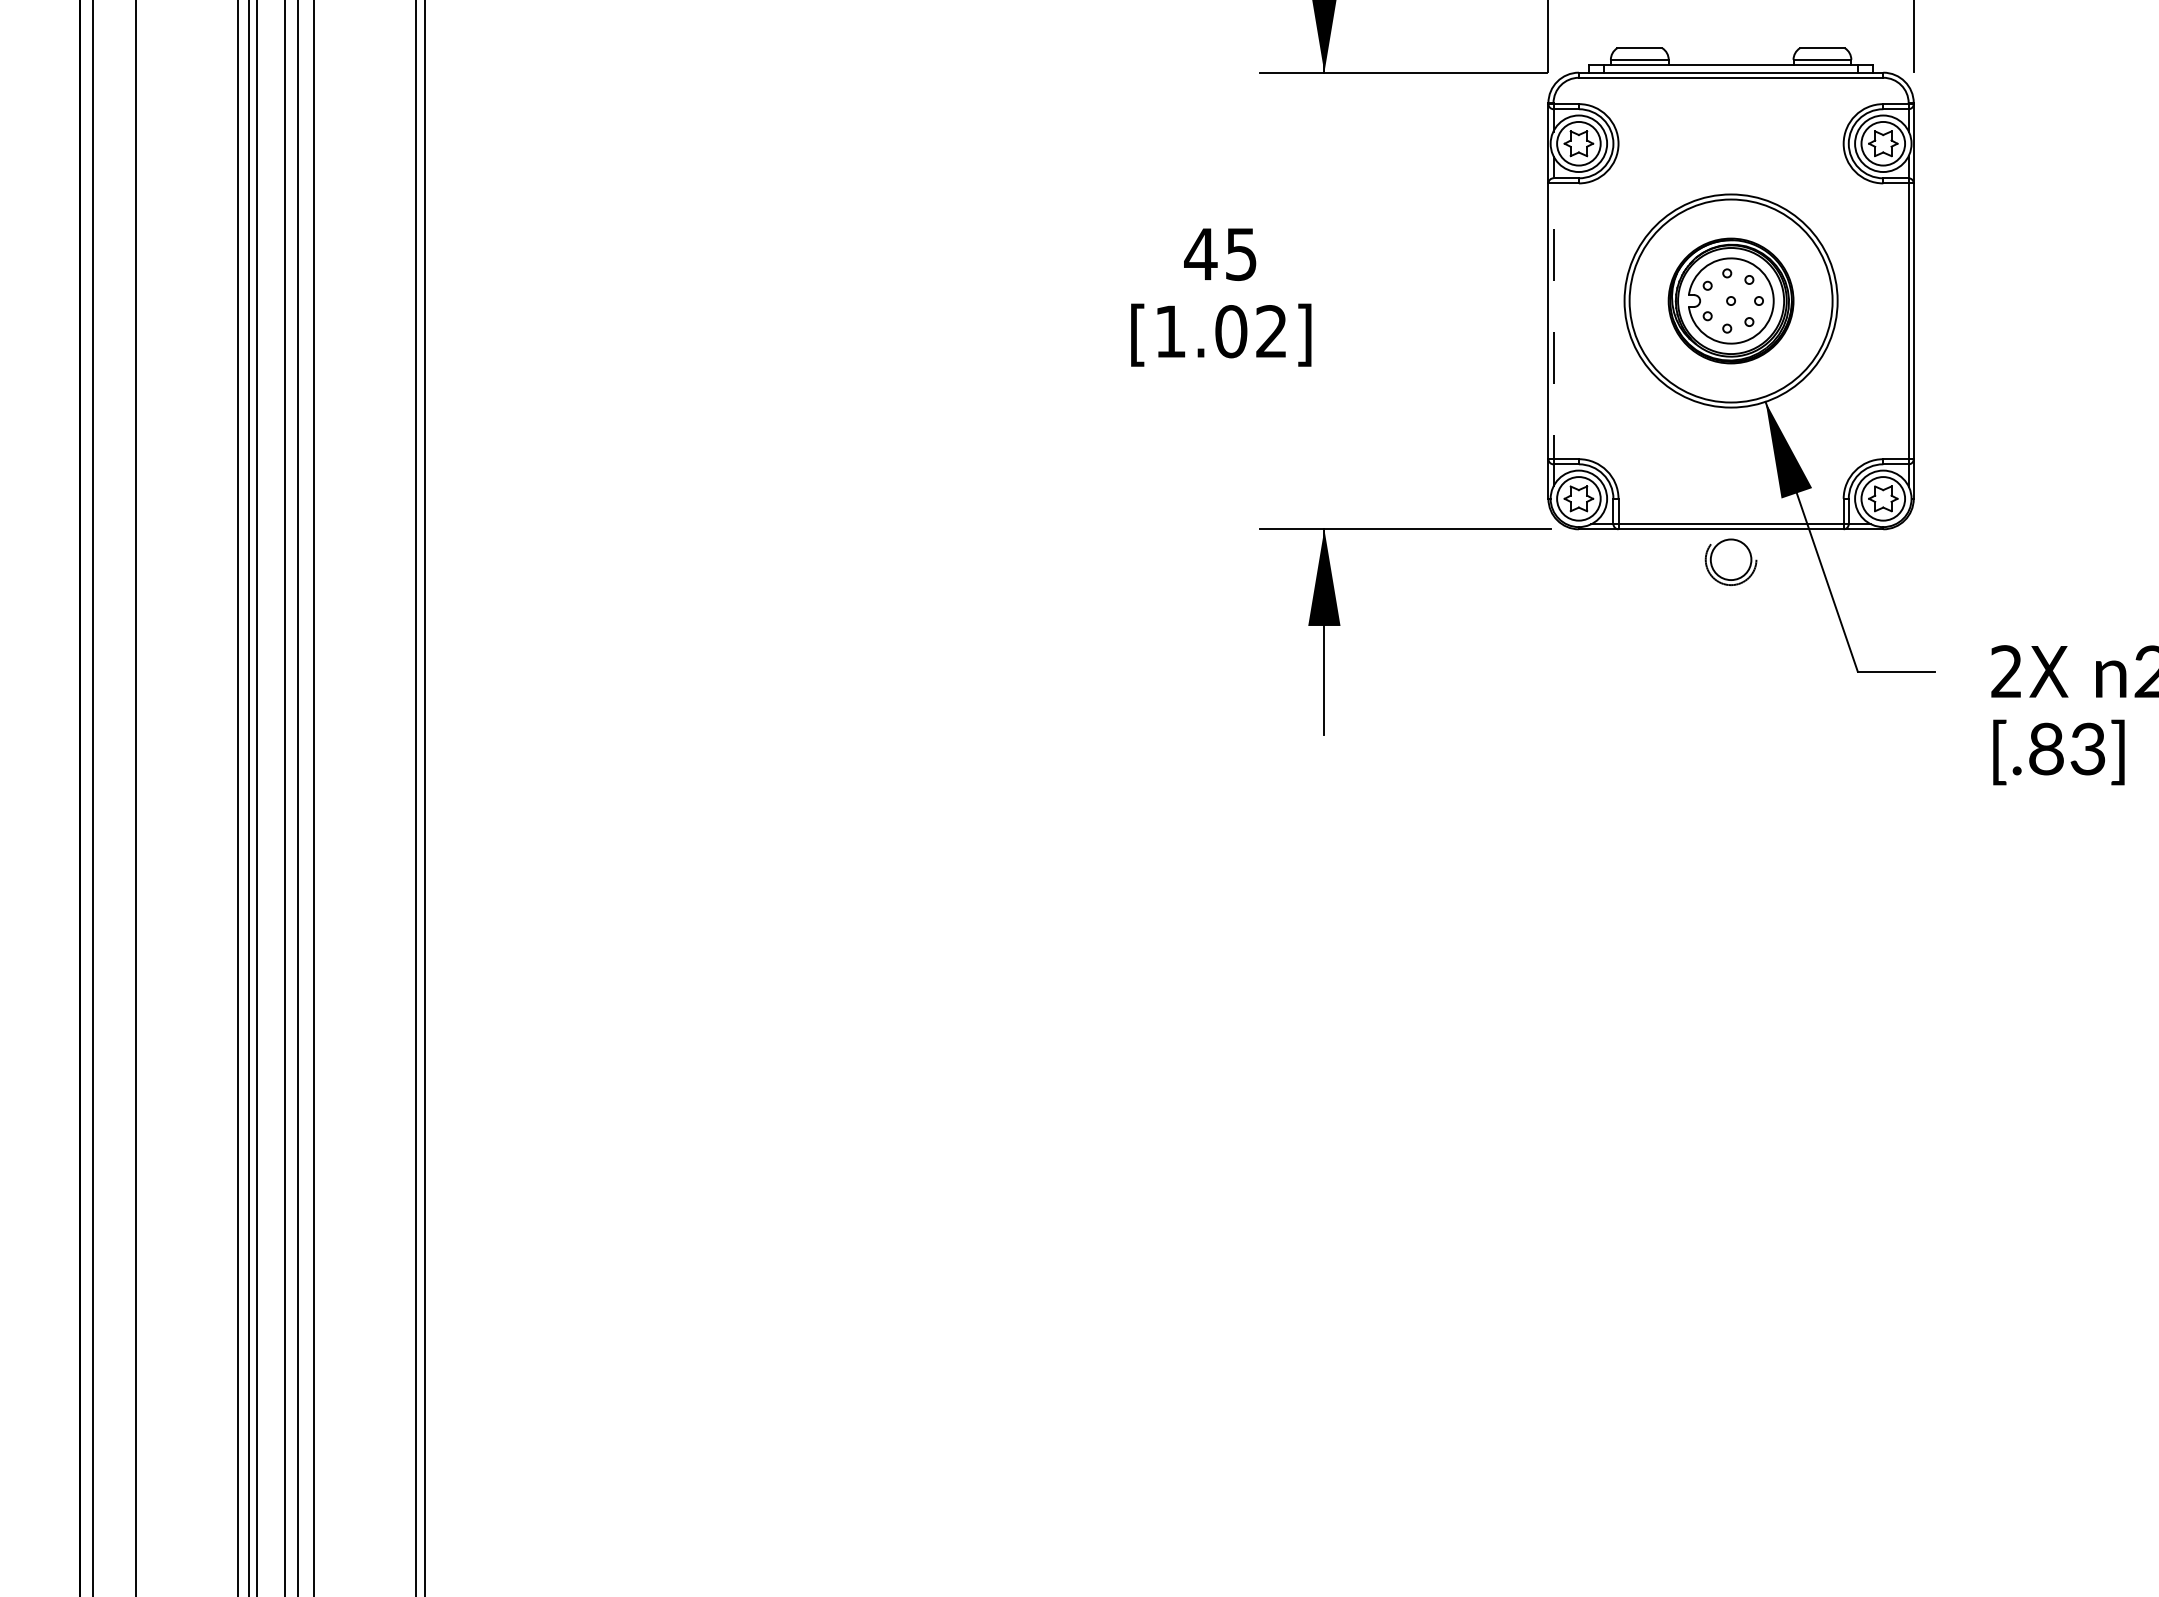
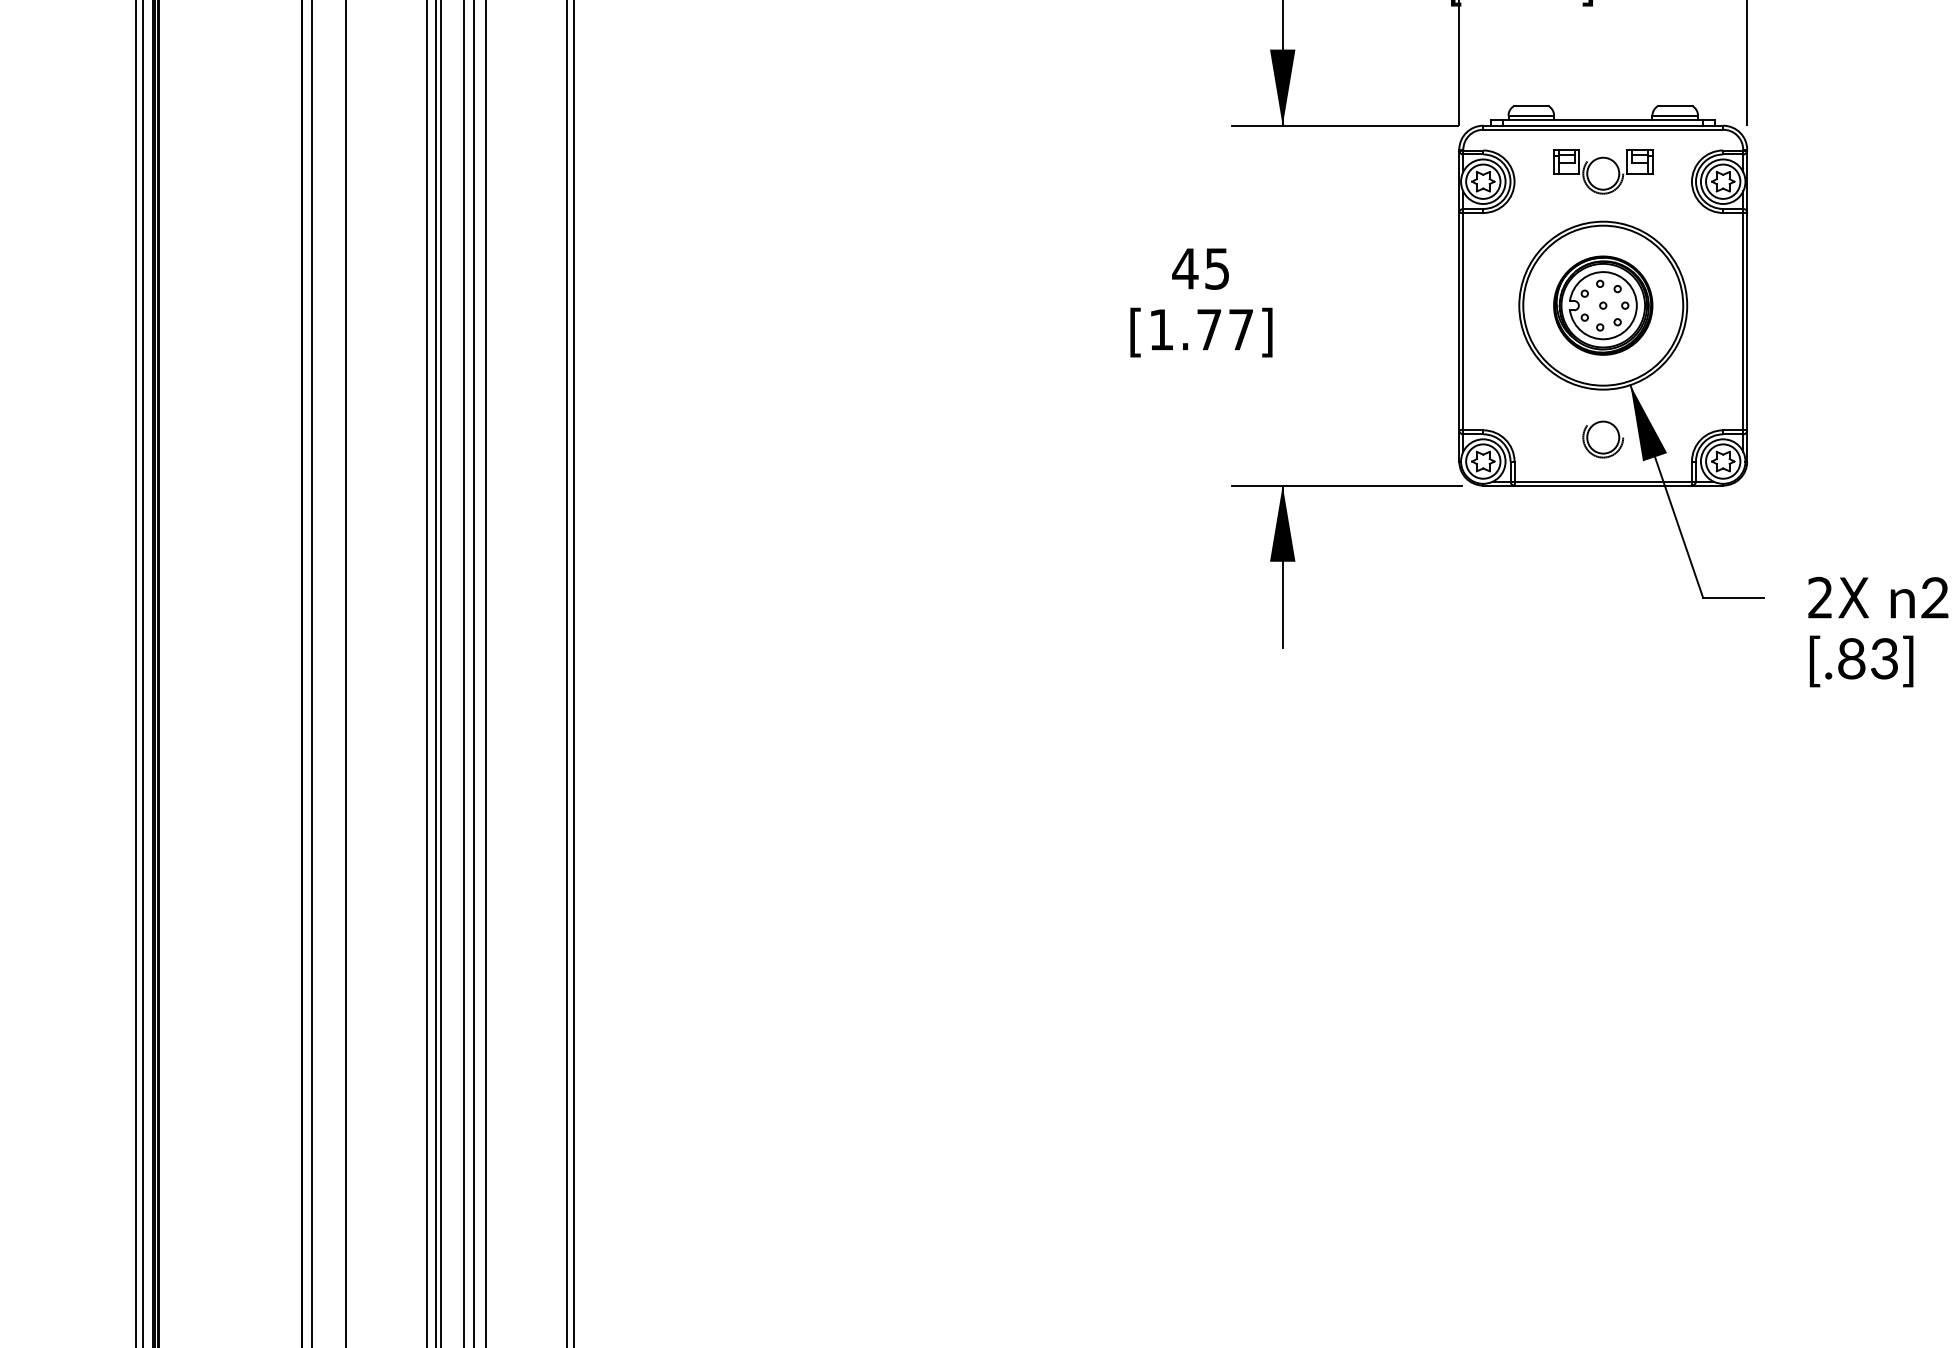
part: (1731, 130) -> (1603, 171), added
line: (1553, 321) -> (1463, 321), dashed -> solid
text: (1250, 331) -> (1224, 329), [1.02] -> [1.77]
part: (1731, 562) -> (1603, 439), moved

